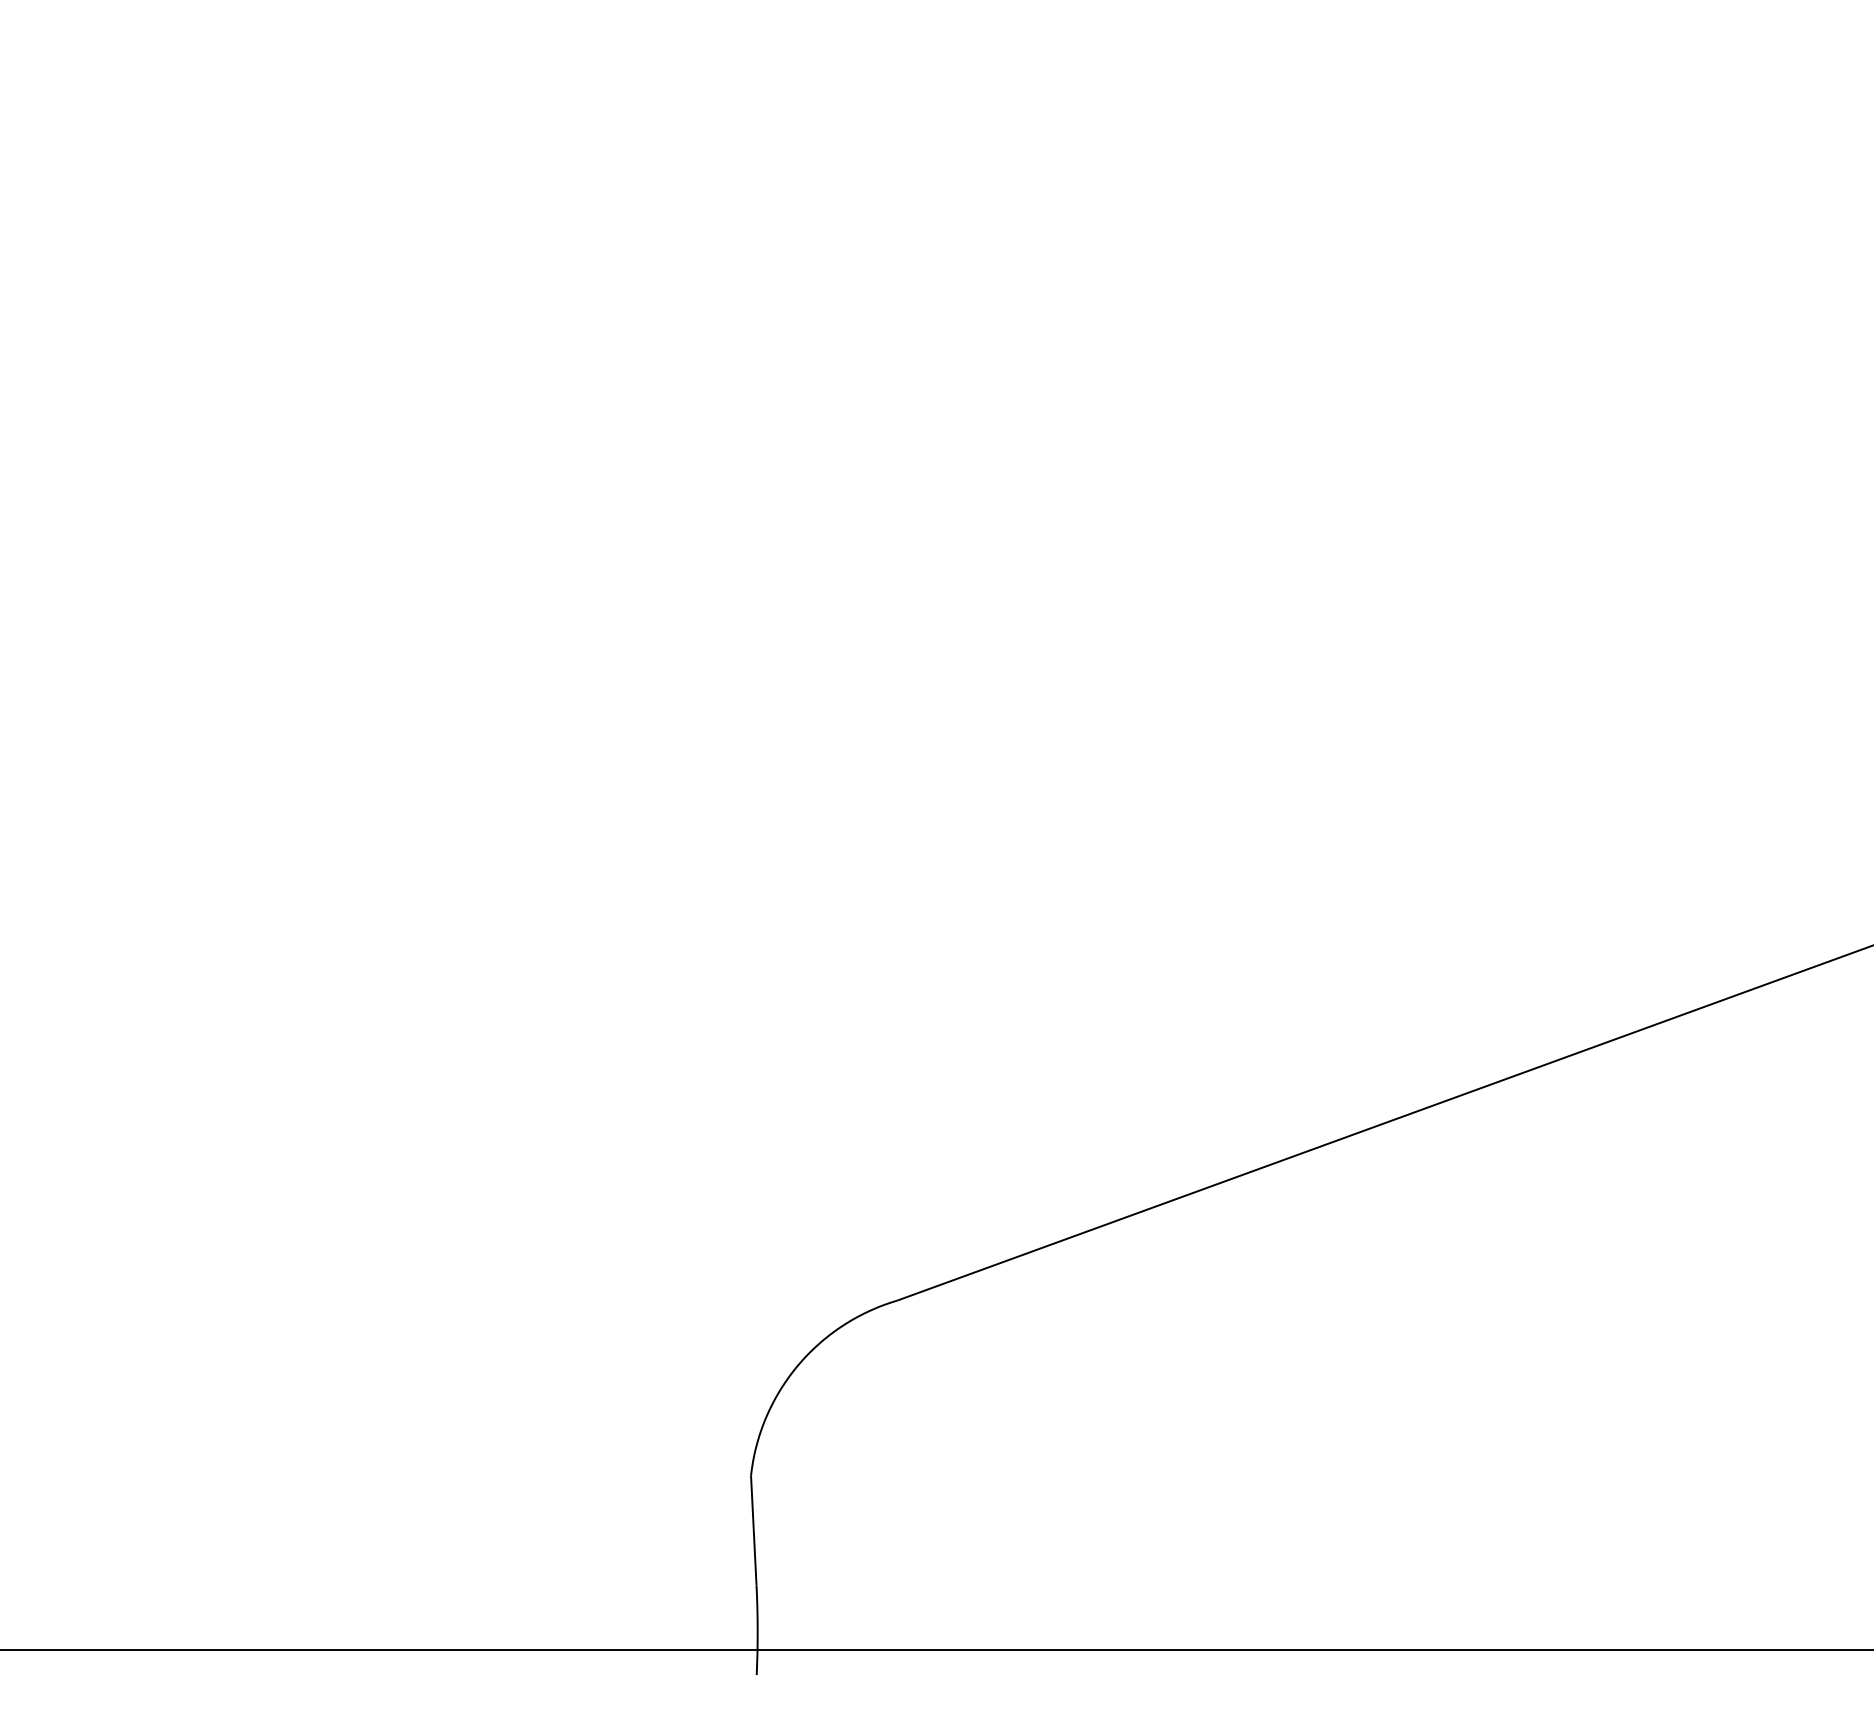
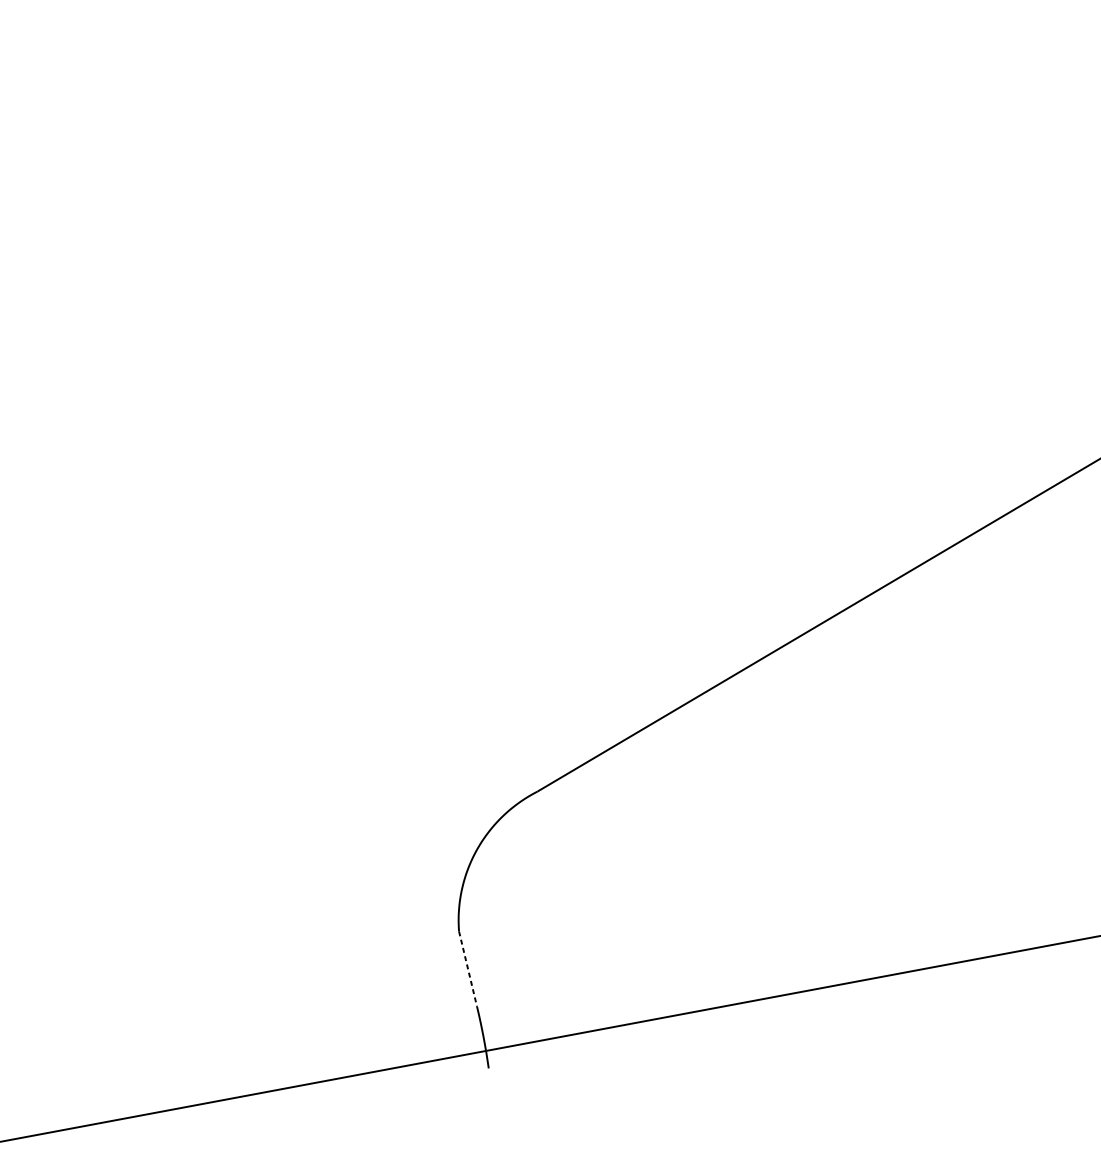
line: (753, 1530) -> (467, 968), solid -> dashed

